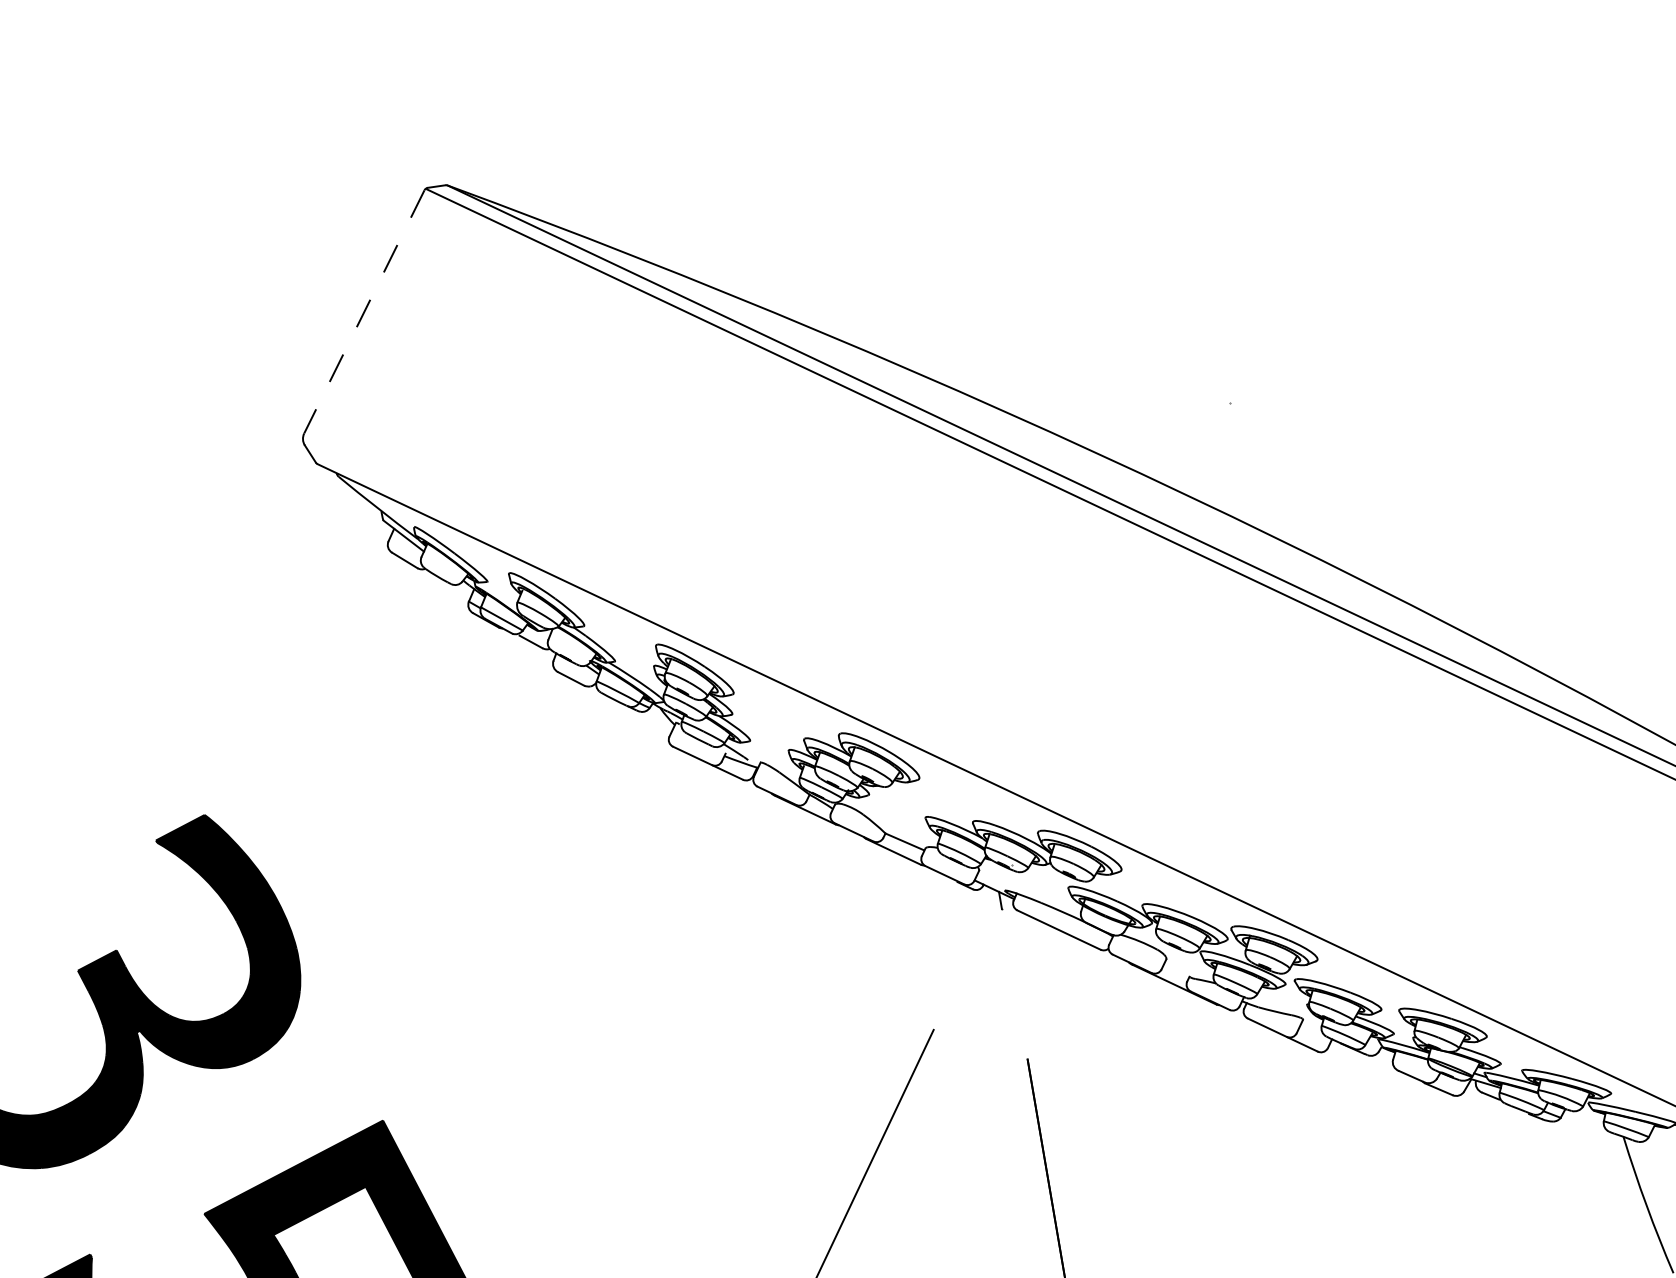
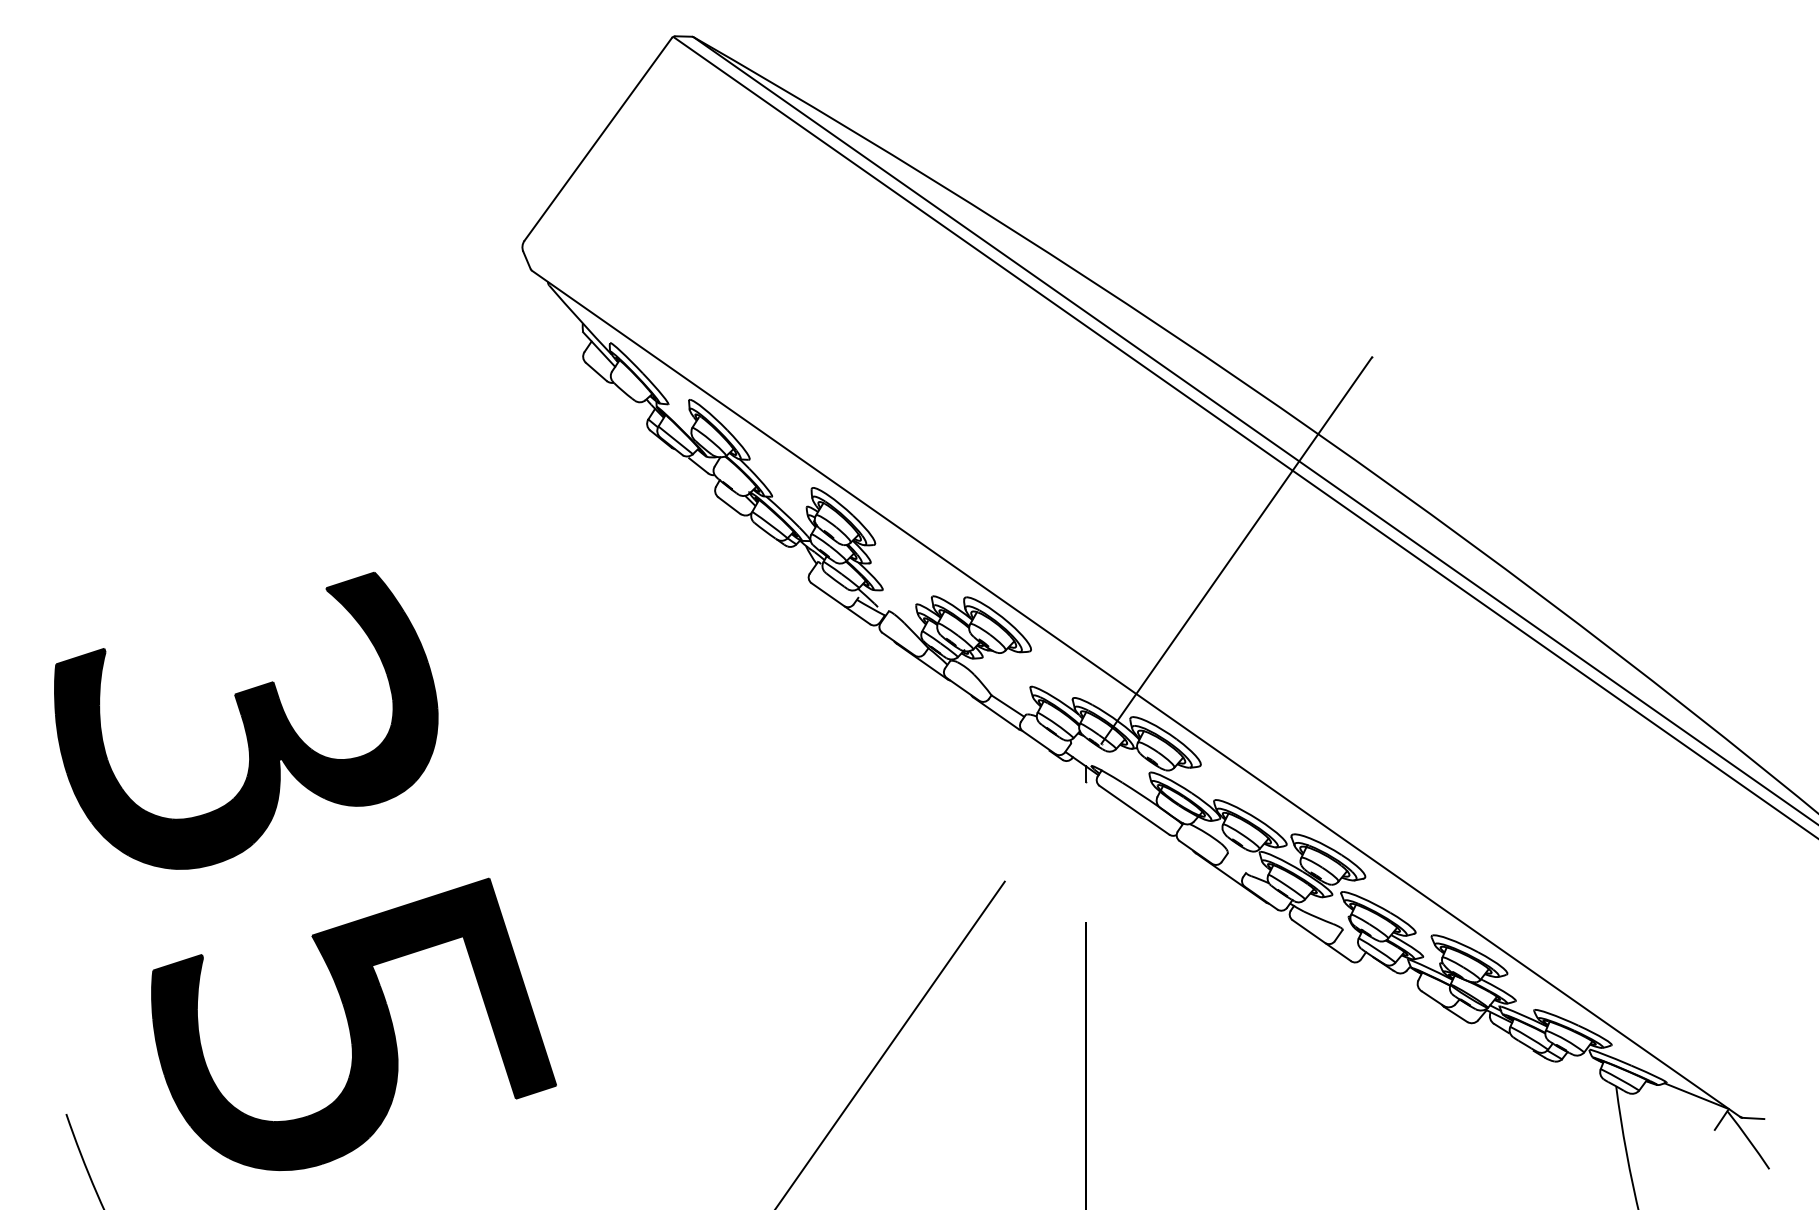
line: (363, 312) -> (597, 139), dashed -> solid
line: (1120, 634) -> (1236, 550), added

